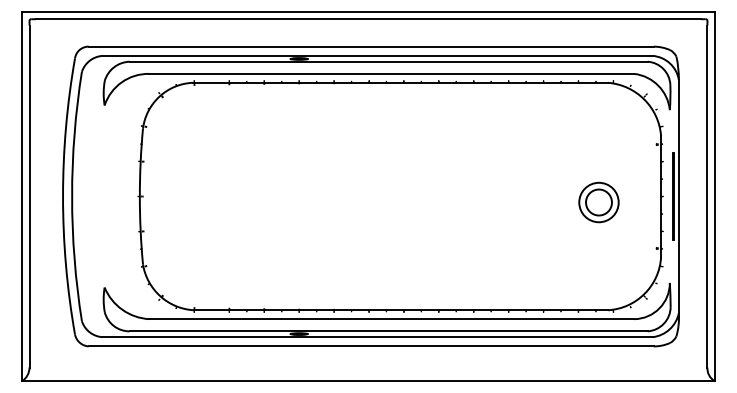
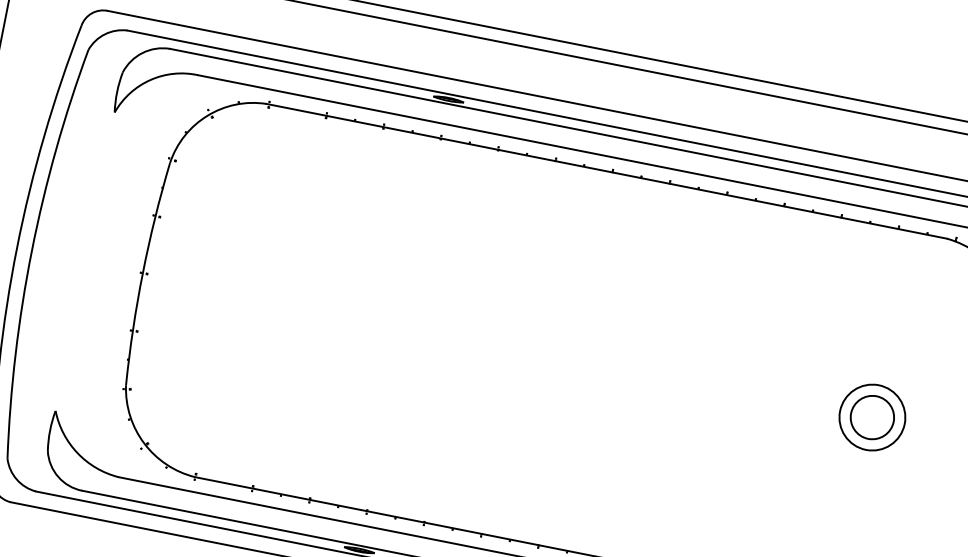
part: (598, 202) -> (871, 417), moved

